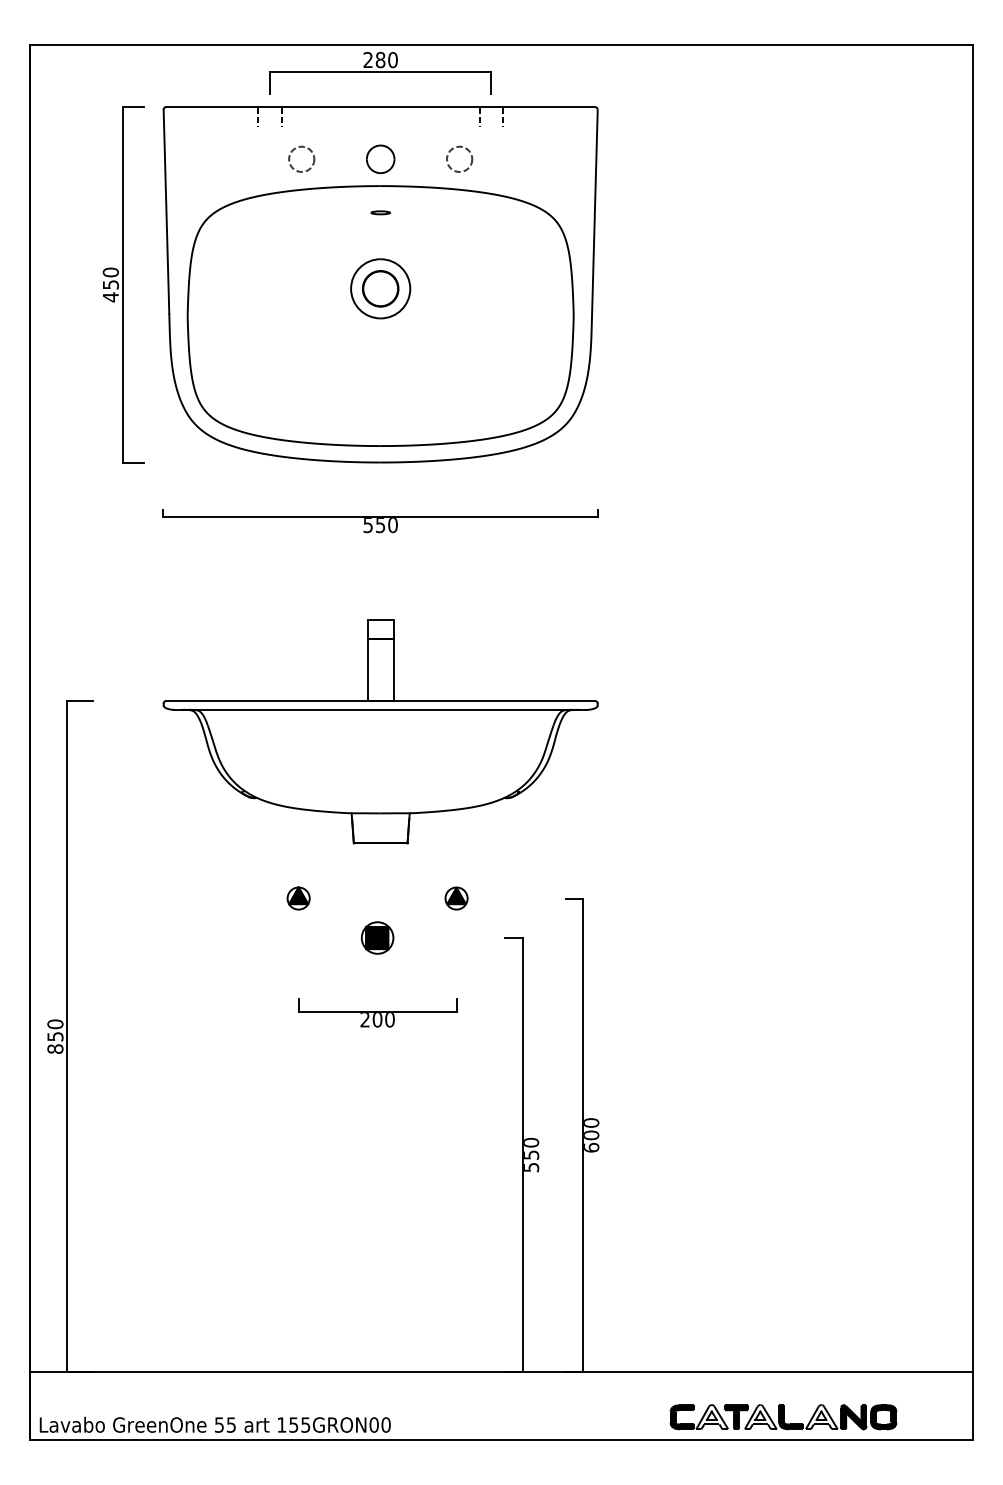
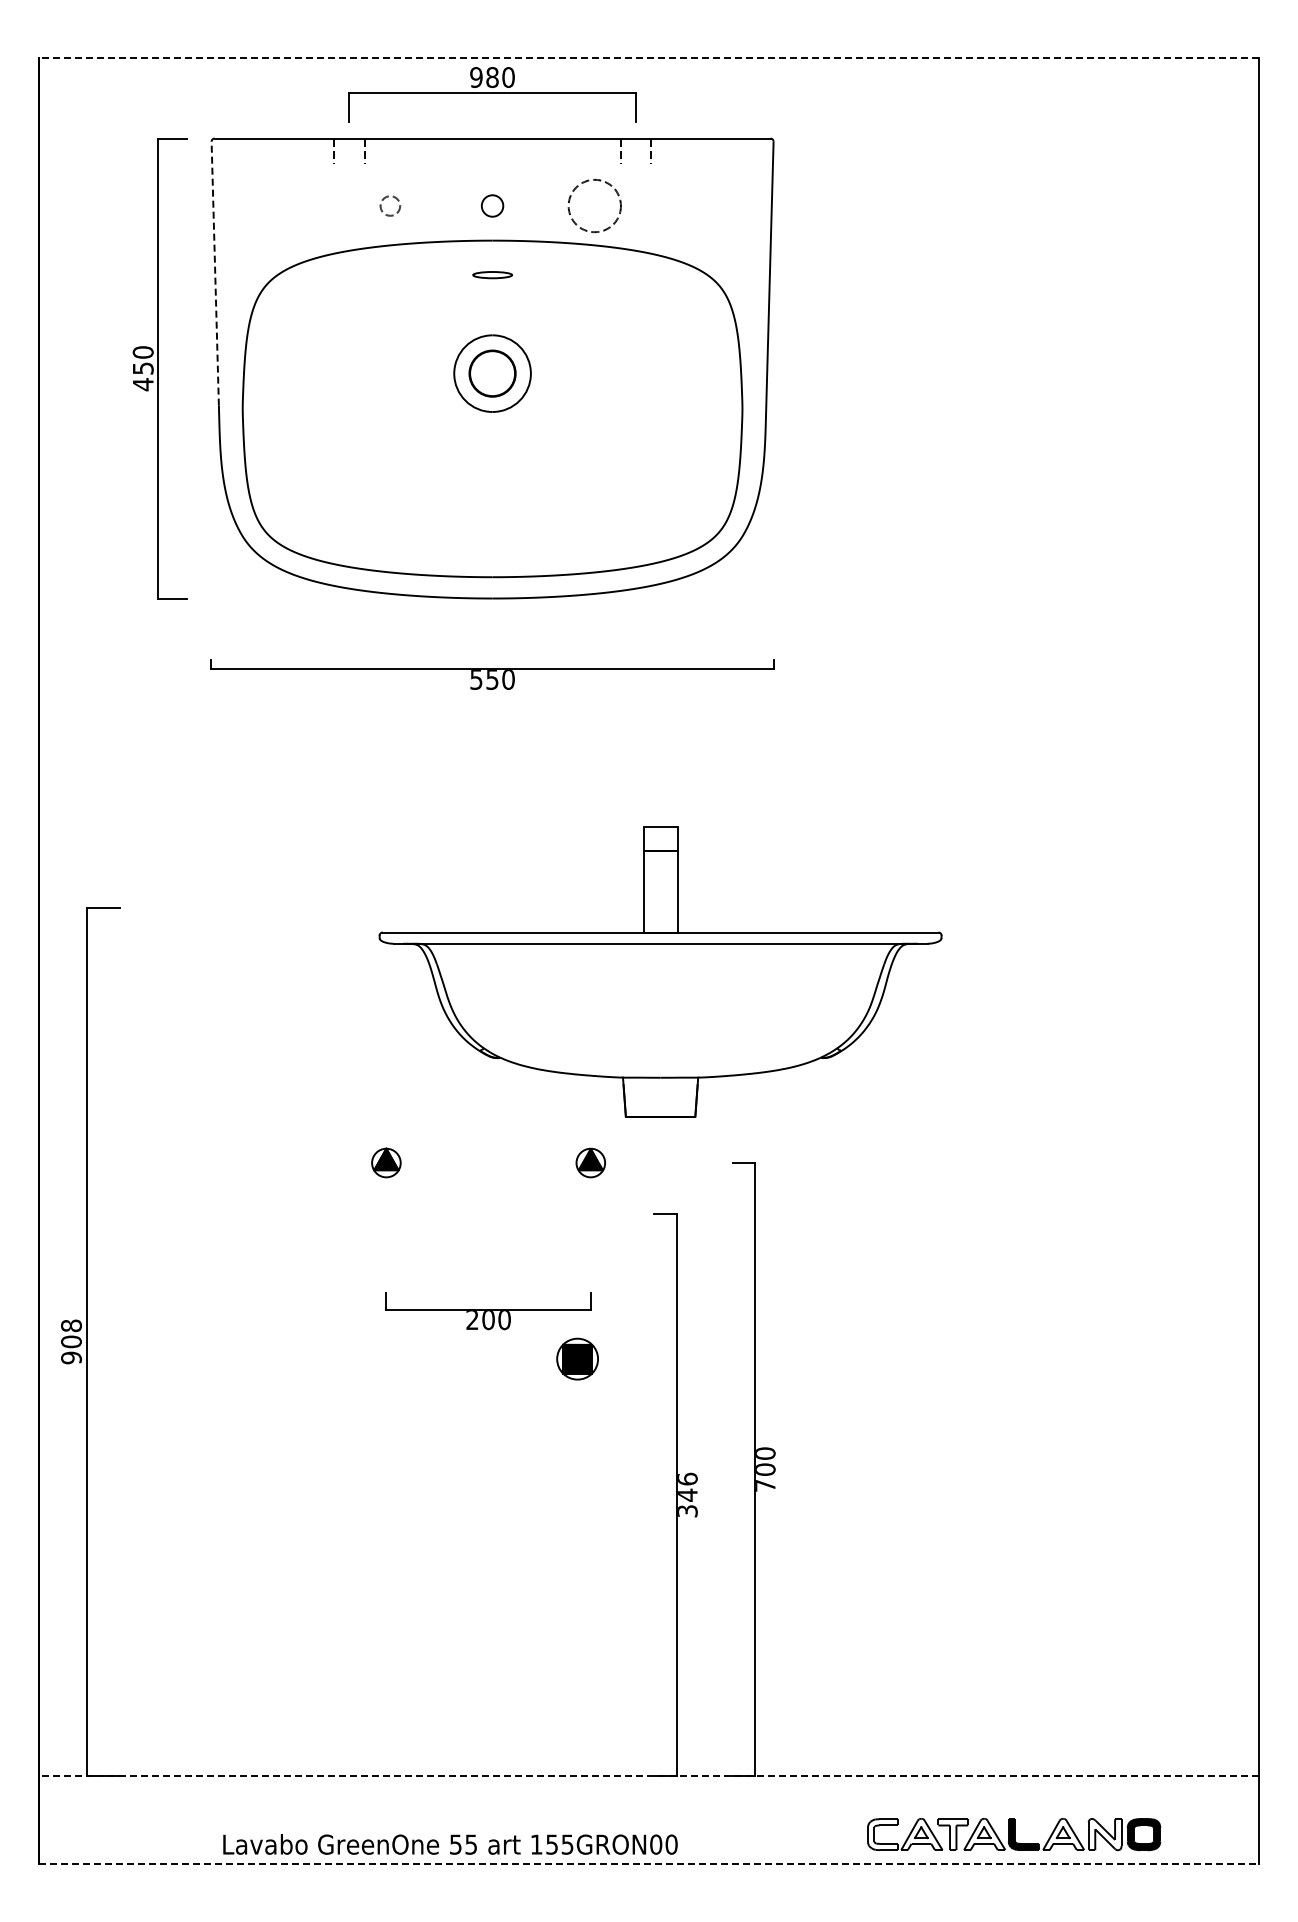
line: (501, 44) -> (649, 57), solid -> dashed
text: (368, 60) -> (476, 77), 280 -> 980
circle: (301, 158) -> (390, 205), size x0.6
part: (380, 158) -> (492, 205), size x0.6
circle: (459, 158) -> (594, 205), size x1.6
line: (166, 211) -> (215, 273), solid -> dashed
part: (380, 213) -> (492, 275), size x1.6
part: (380, 731) -> (660, 971), moved
part: (377, 937) -> (577, 1358), moved
text: (55, 1036) -> (71, 1341), 850 -> 908
text: (591, 1147) -> (765, 1485), 600 -> 700
text: (531, 1154) -> (687, 1494), 550 -> 346
line: (501, 1372) -> (648, 1776), solid -> dashed
fill: (682, 1417) -> (883, 1834), removed
fill: (736, 1417) -> (953, 1834), removed
fill: (853, 1417) -> (1104, 1834), removed
text: (215, 1424) -> (450, 1844), moved
line: (501, 1440) -> (648, 1864), solid -> dashed

